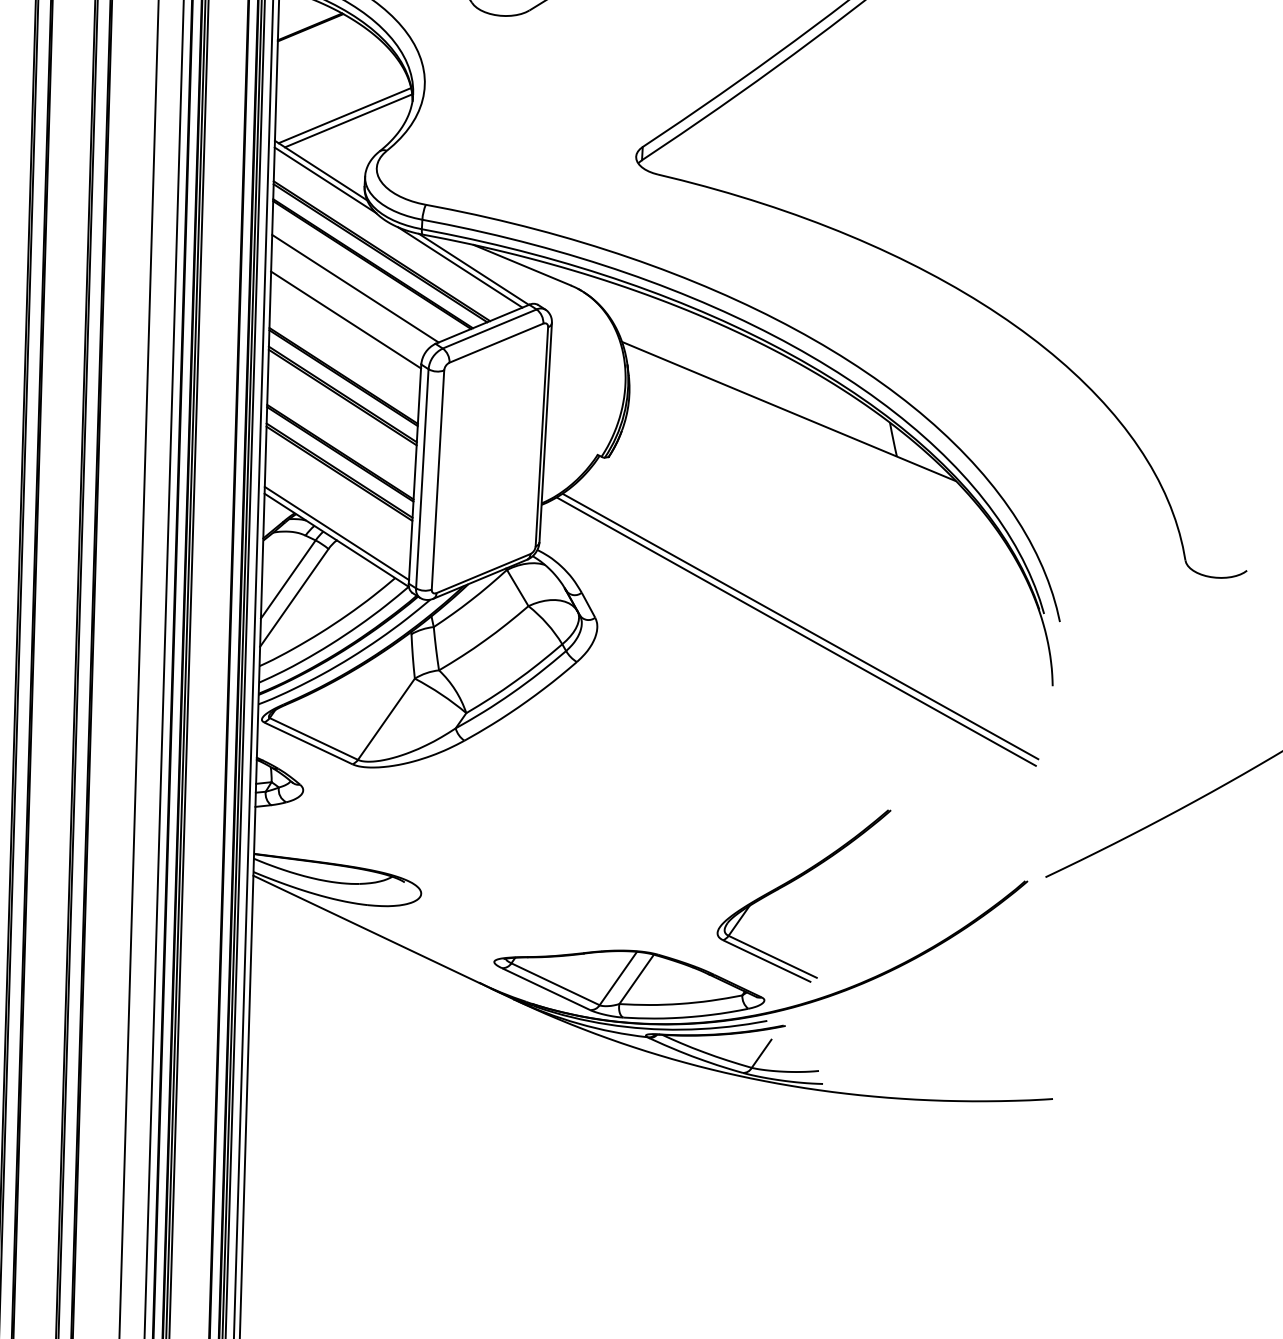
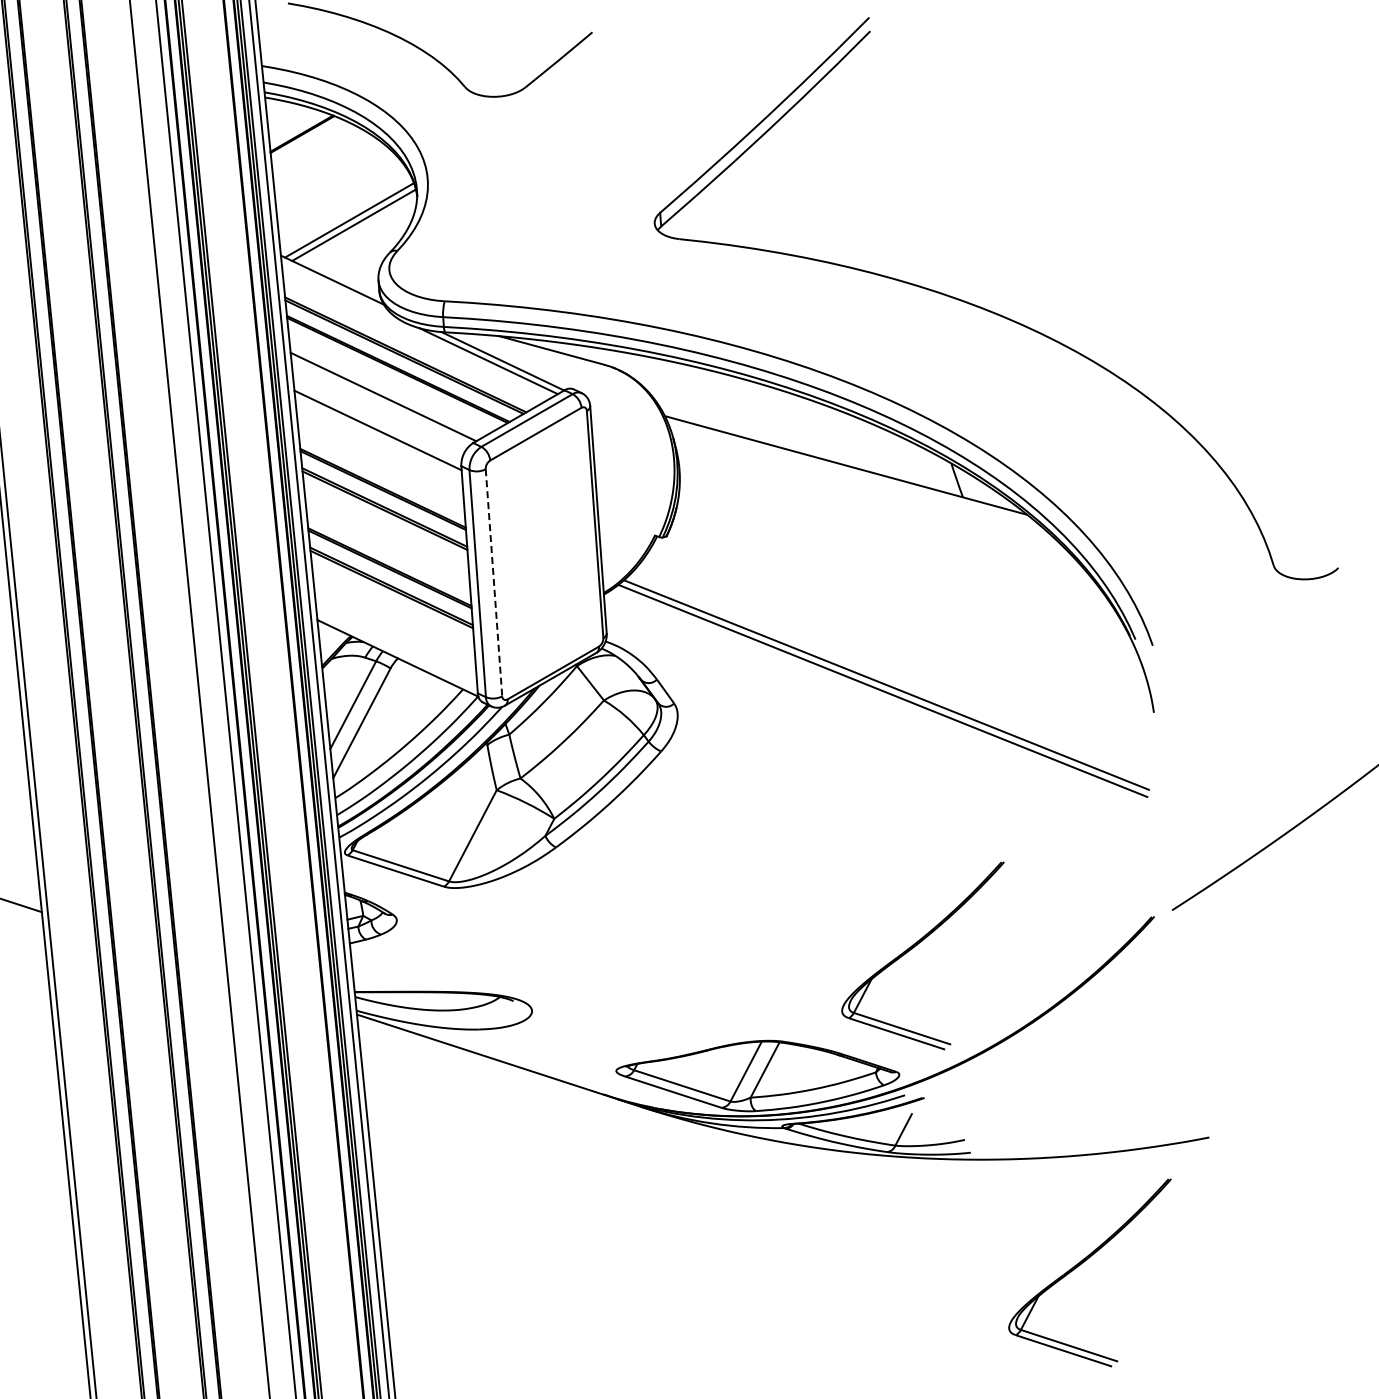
line: (325, 180) -> (338, 289), removed
line: (438, 479) -> (494, 582), solid -> dashed
line: (336, 533) -> (396, 651), removed
part: (916, 1203) -> (1083, 1263), added

